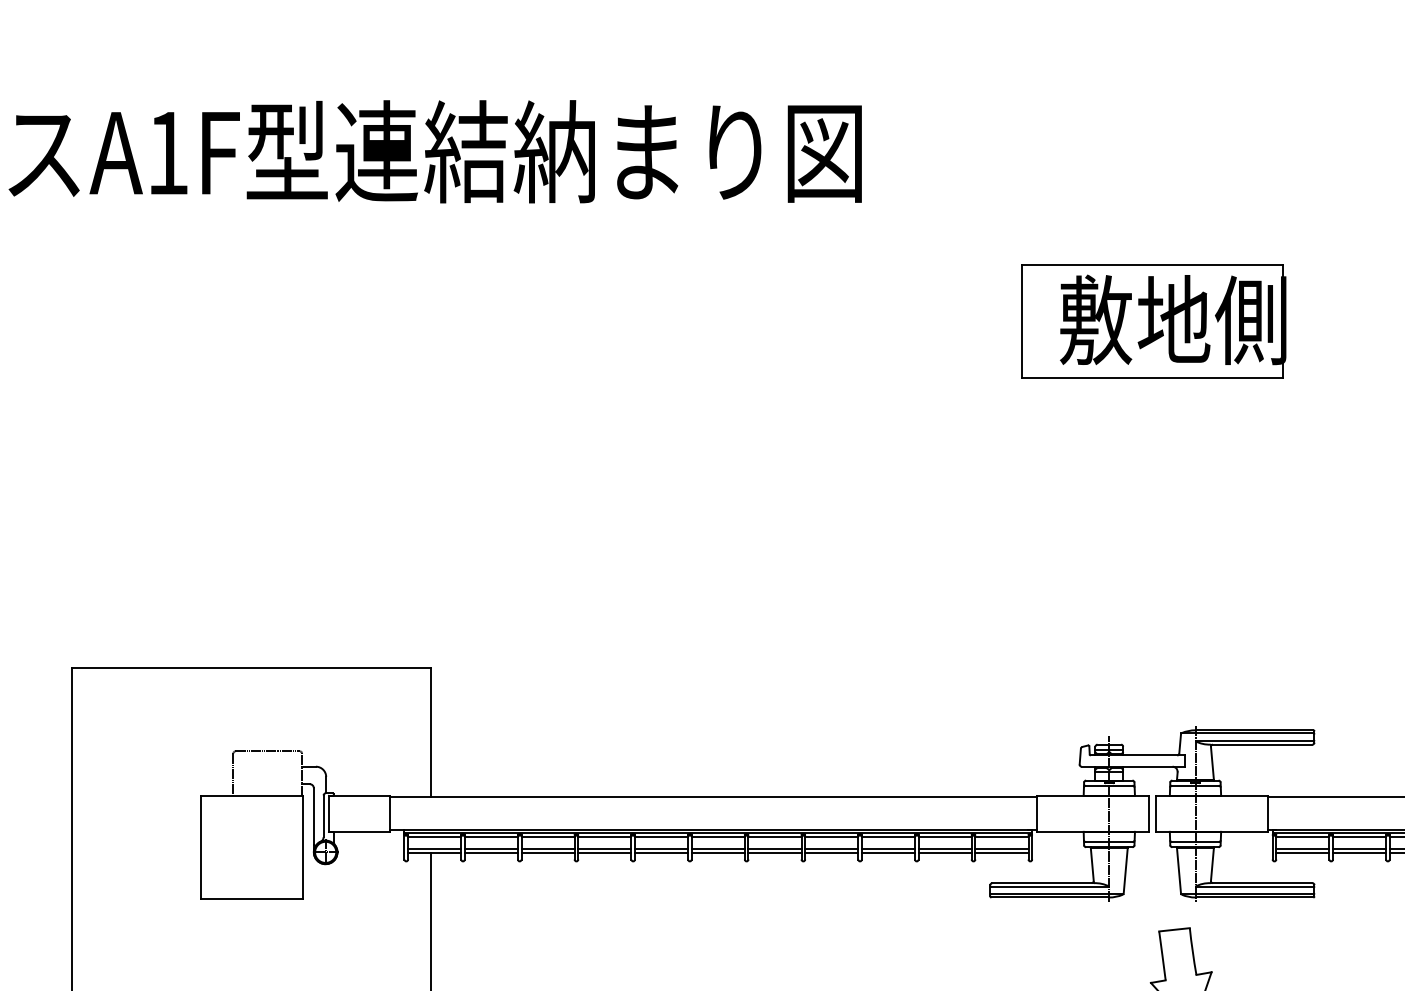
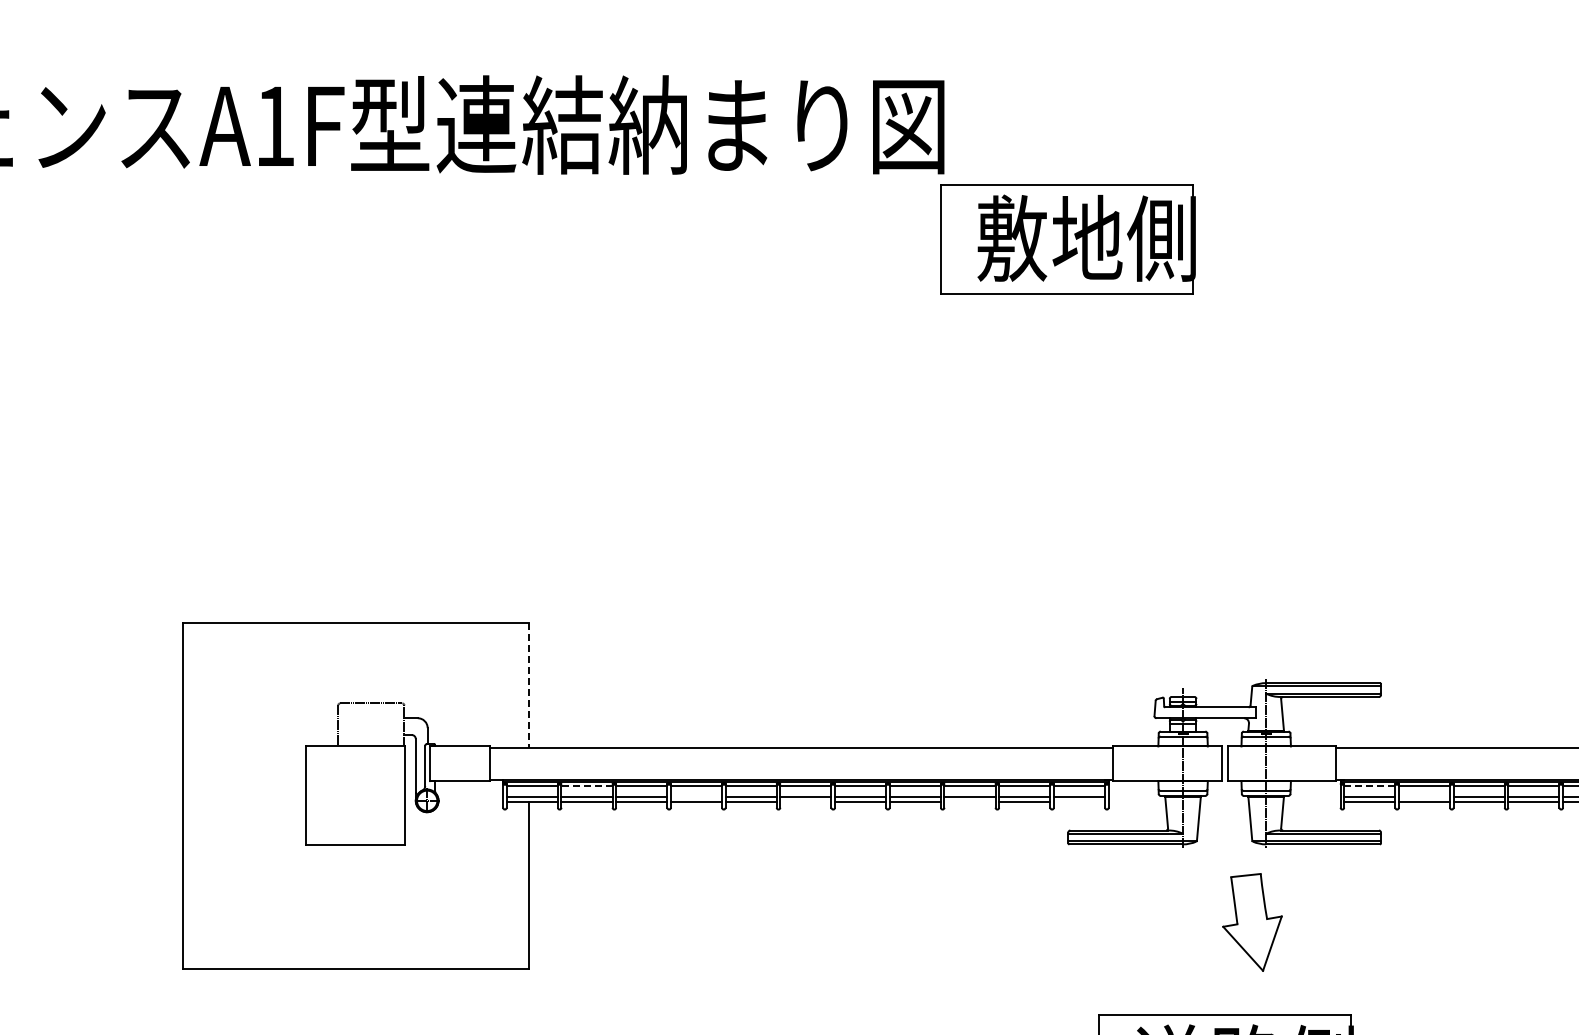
part: (1153, 321) -> (1067, 239), moved
line: (431, 732) -> (529, 685), solid -> dashed
line: (491, 837) -> (587, 786), solid -> dashed
line: (1302, 837) -> (1369, 786), solid -> dashed
line: (604, 848) -> (696, 797), removed
line: (1359, 848) -> (1424, 797), removed
line: (717, 853) -> (805, 801), removed
line: (887, 853) -> (969, 801), removed
line: (1001, 853) -> (1079, 801), removed

